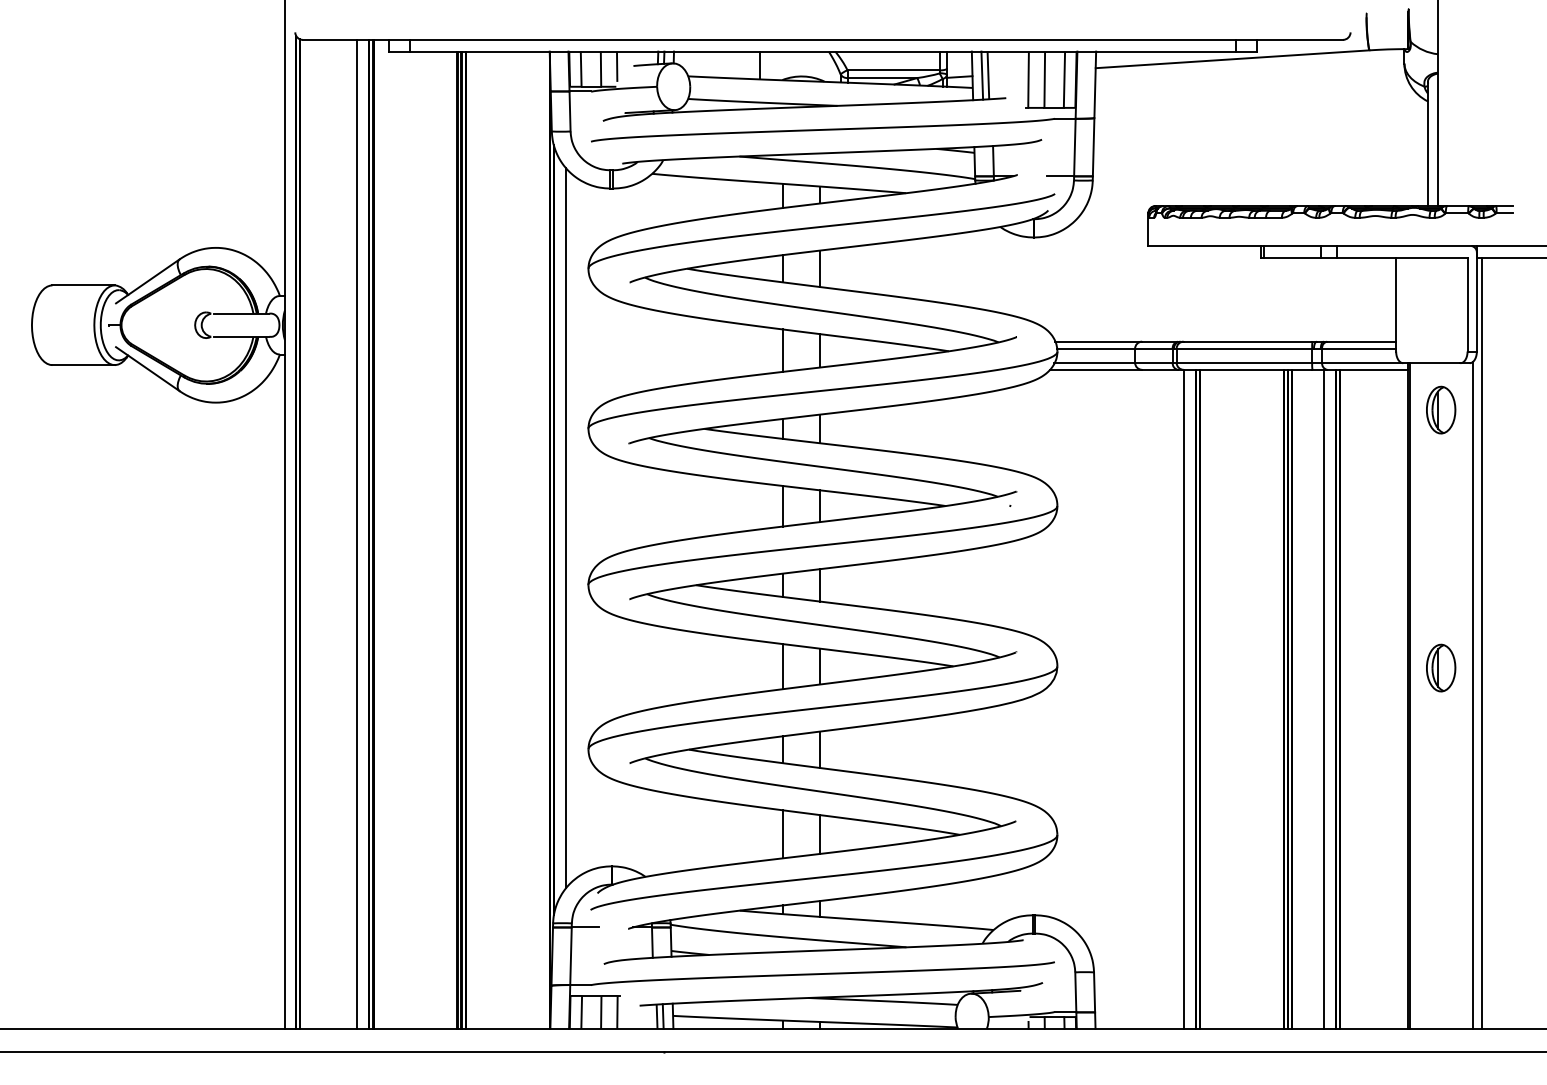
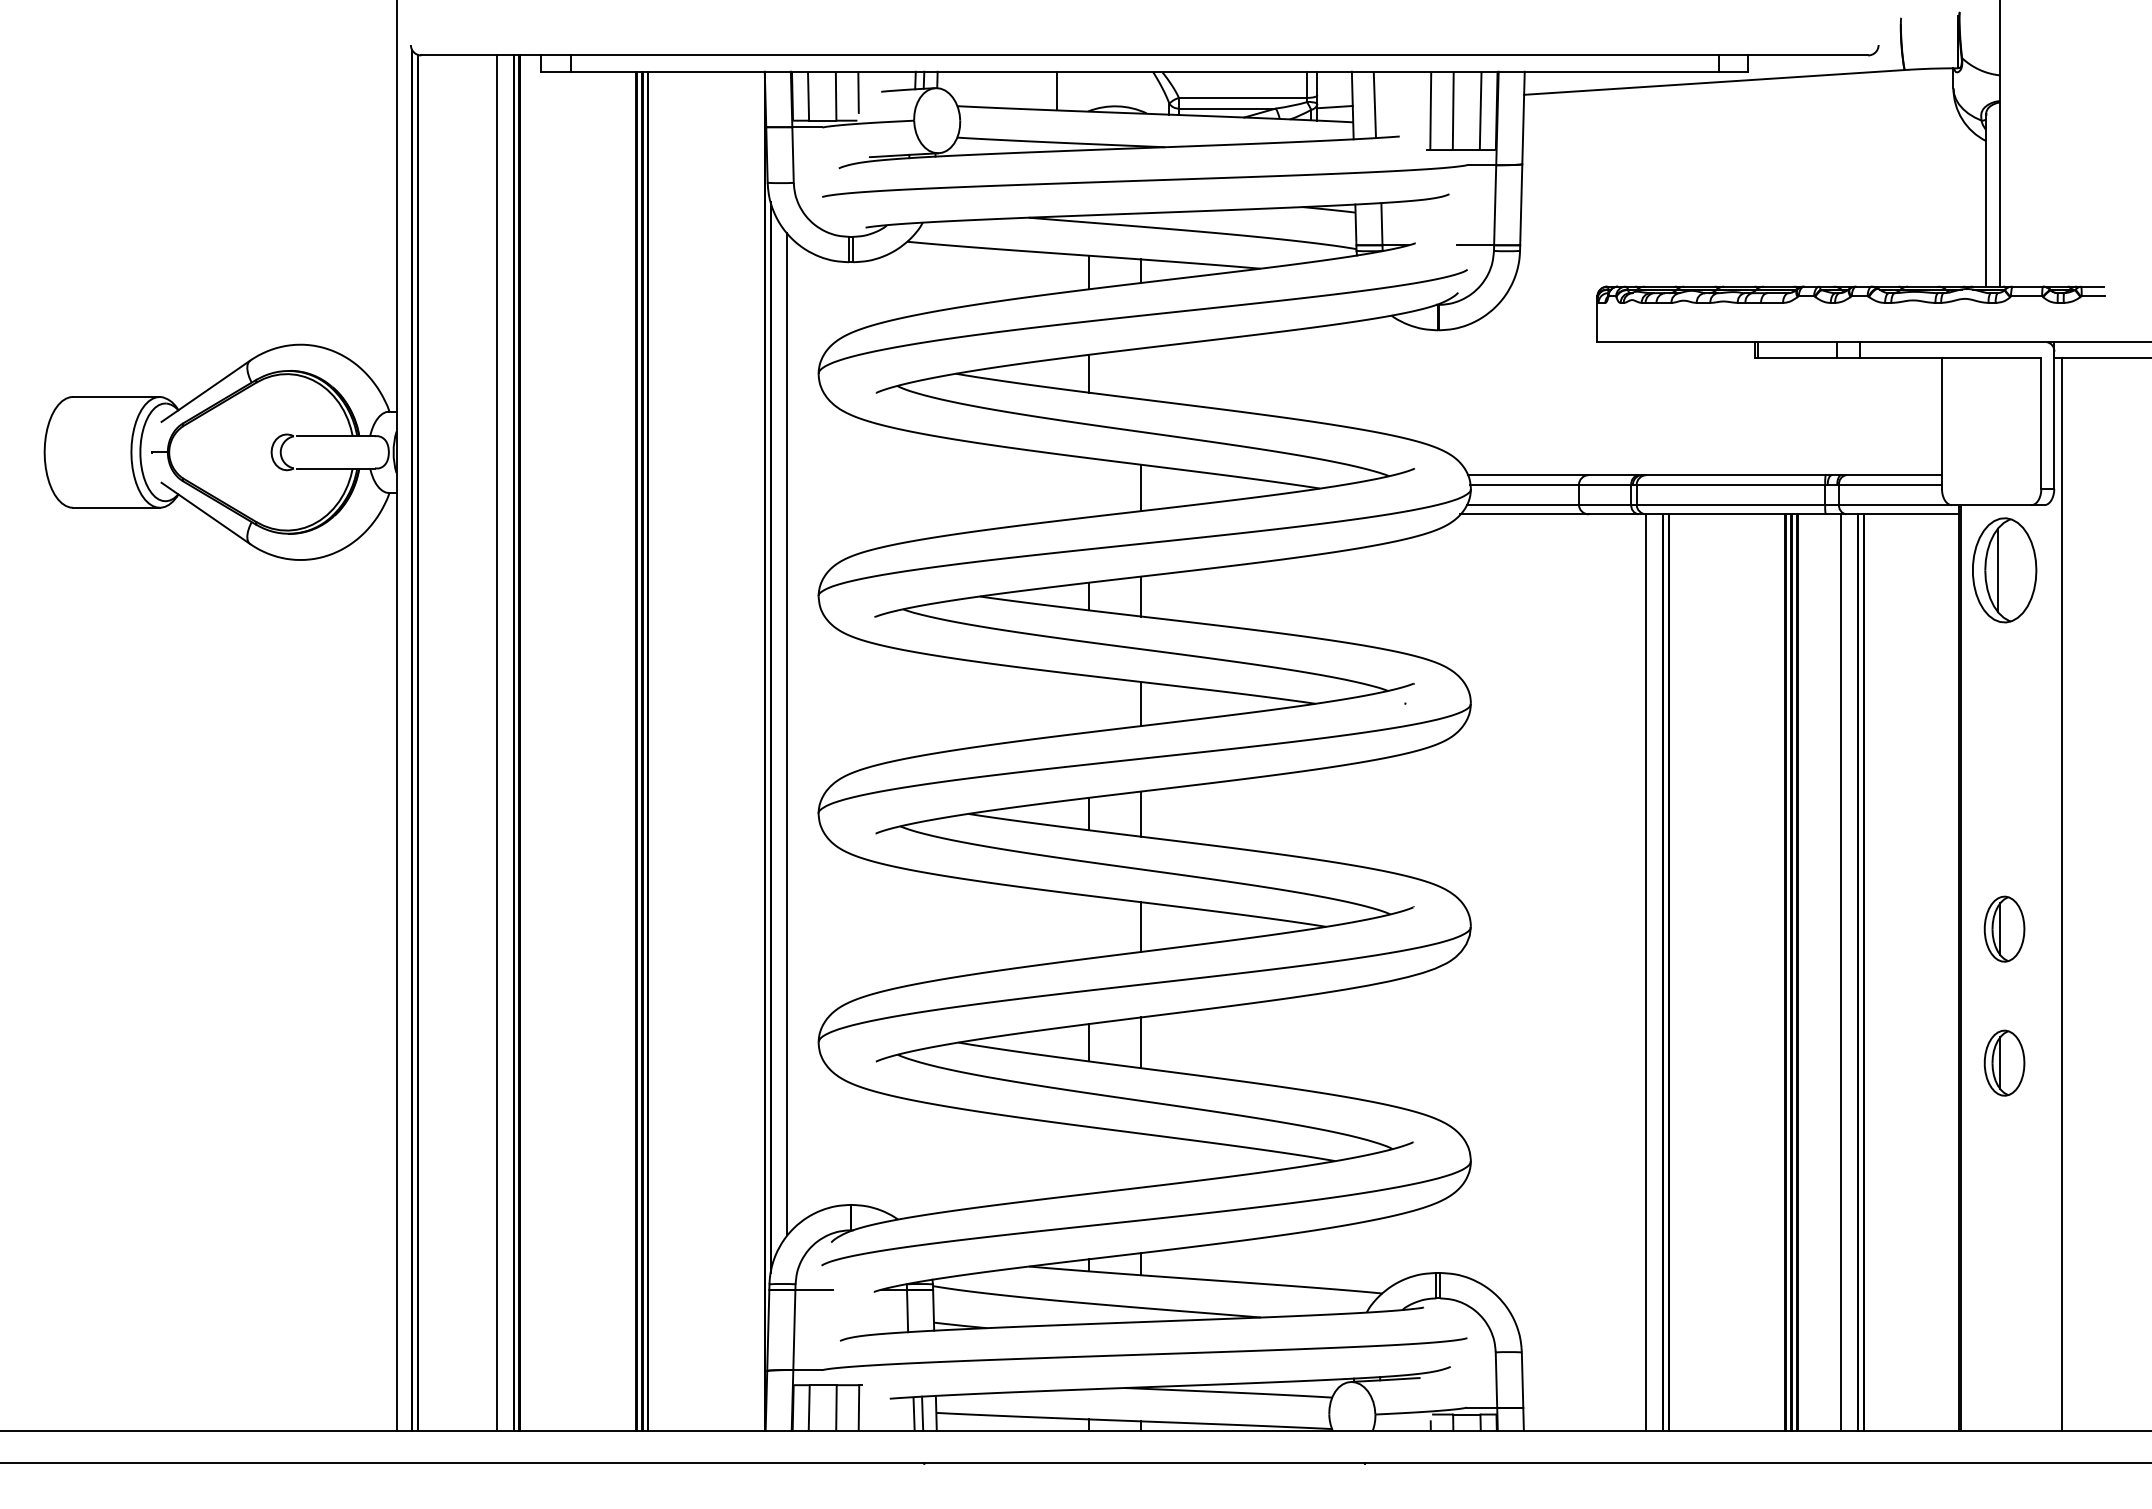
line: (982, 75) -> (1366, 104), removed
line: (820, 268) -> (1141, 373), removed
line: (783, 350) -> (1089, 487), removed
part: (1441, 410) -> (2004, 570), size x1.6
line: (783, 505) -> (1089, 703), removed
line: (783, 666) -> (1089, 926), removed
line: (1472, 694) -> (2048, 966), removed
part: (1441, 763) -> (2004, 1062), added
line: (783, 833) -> (1089, 1159), removed
line: (820, 834) -> (1141, 1160), removed

